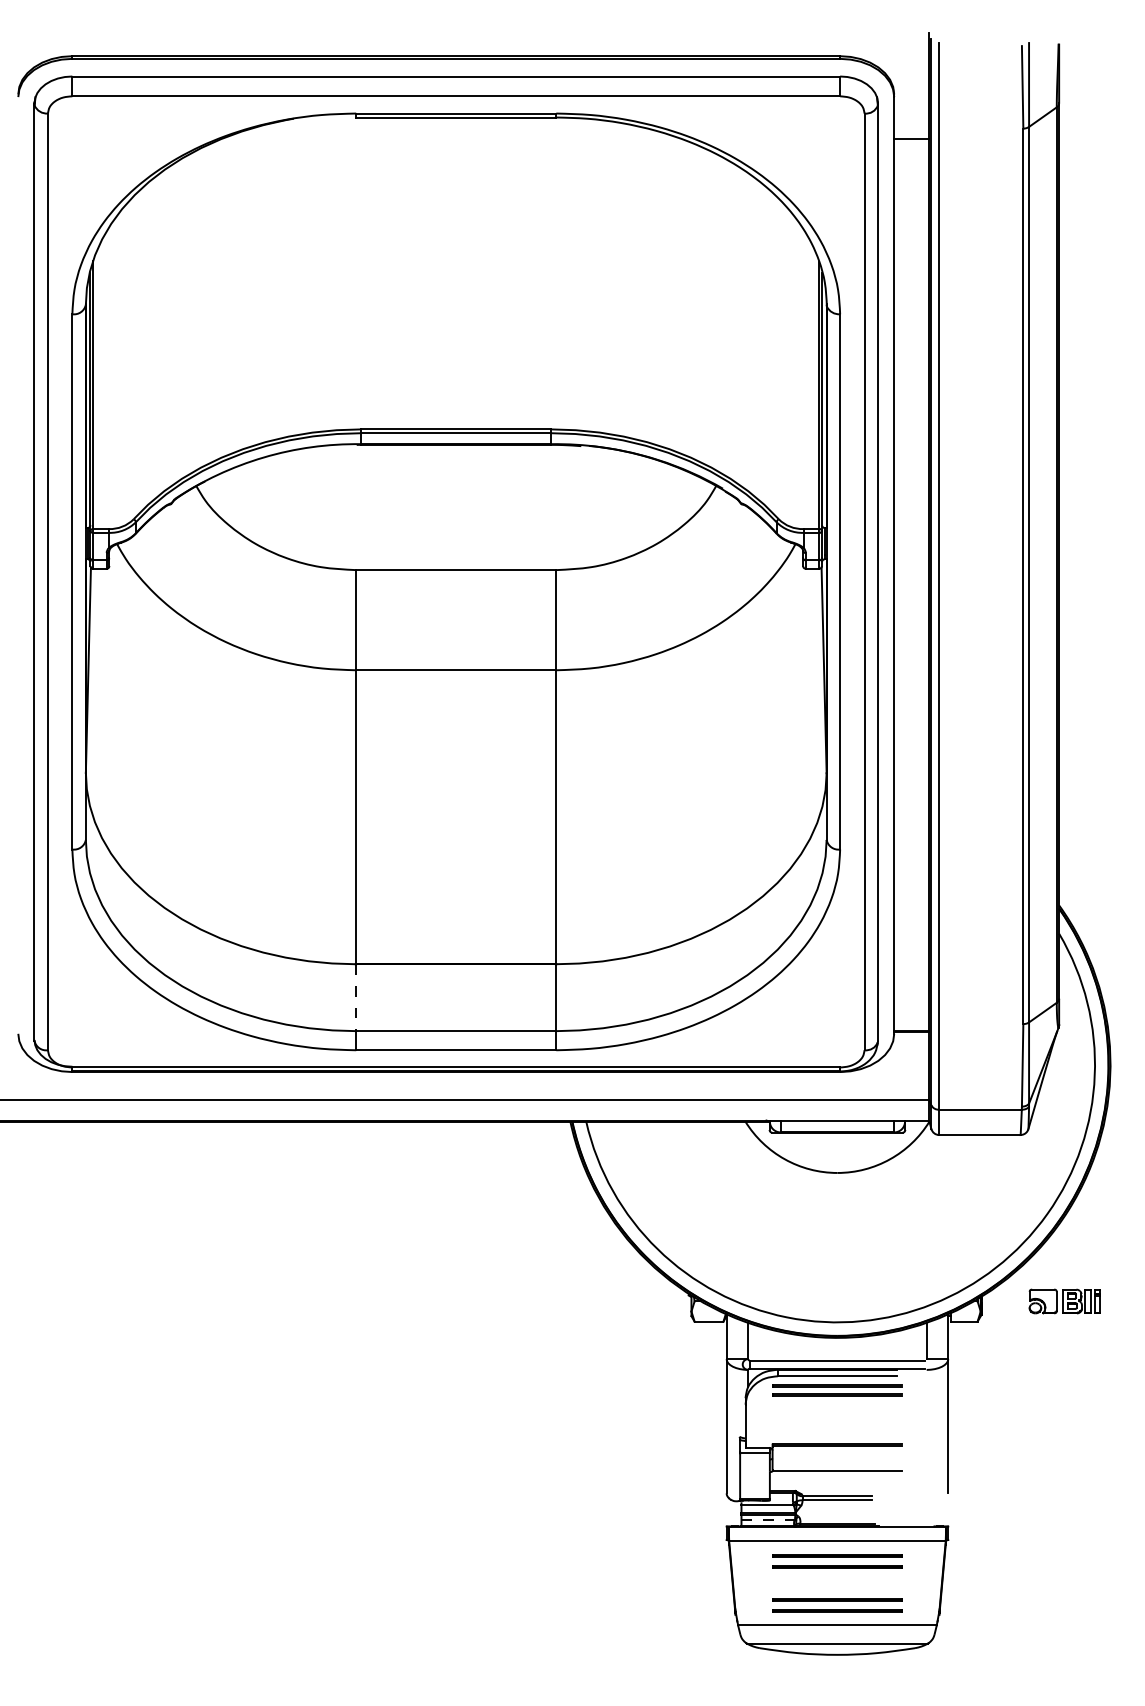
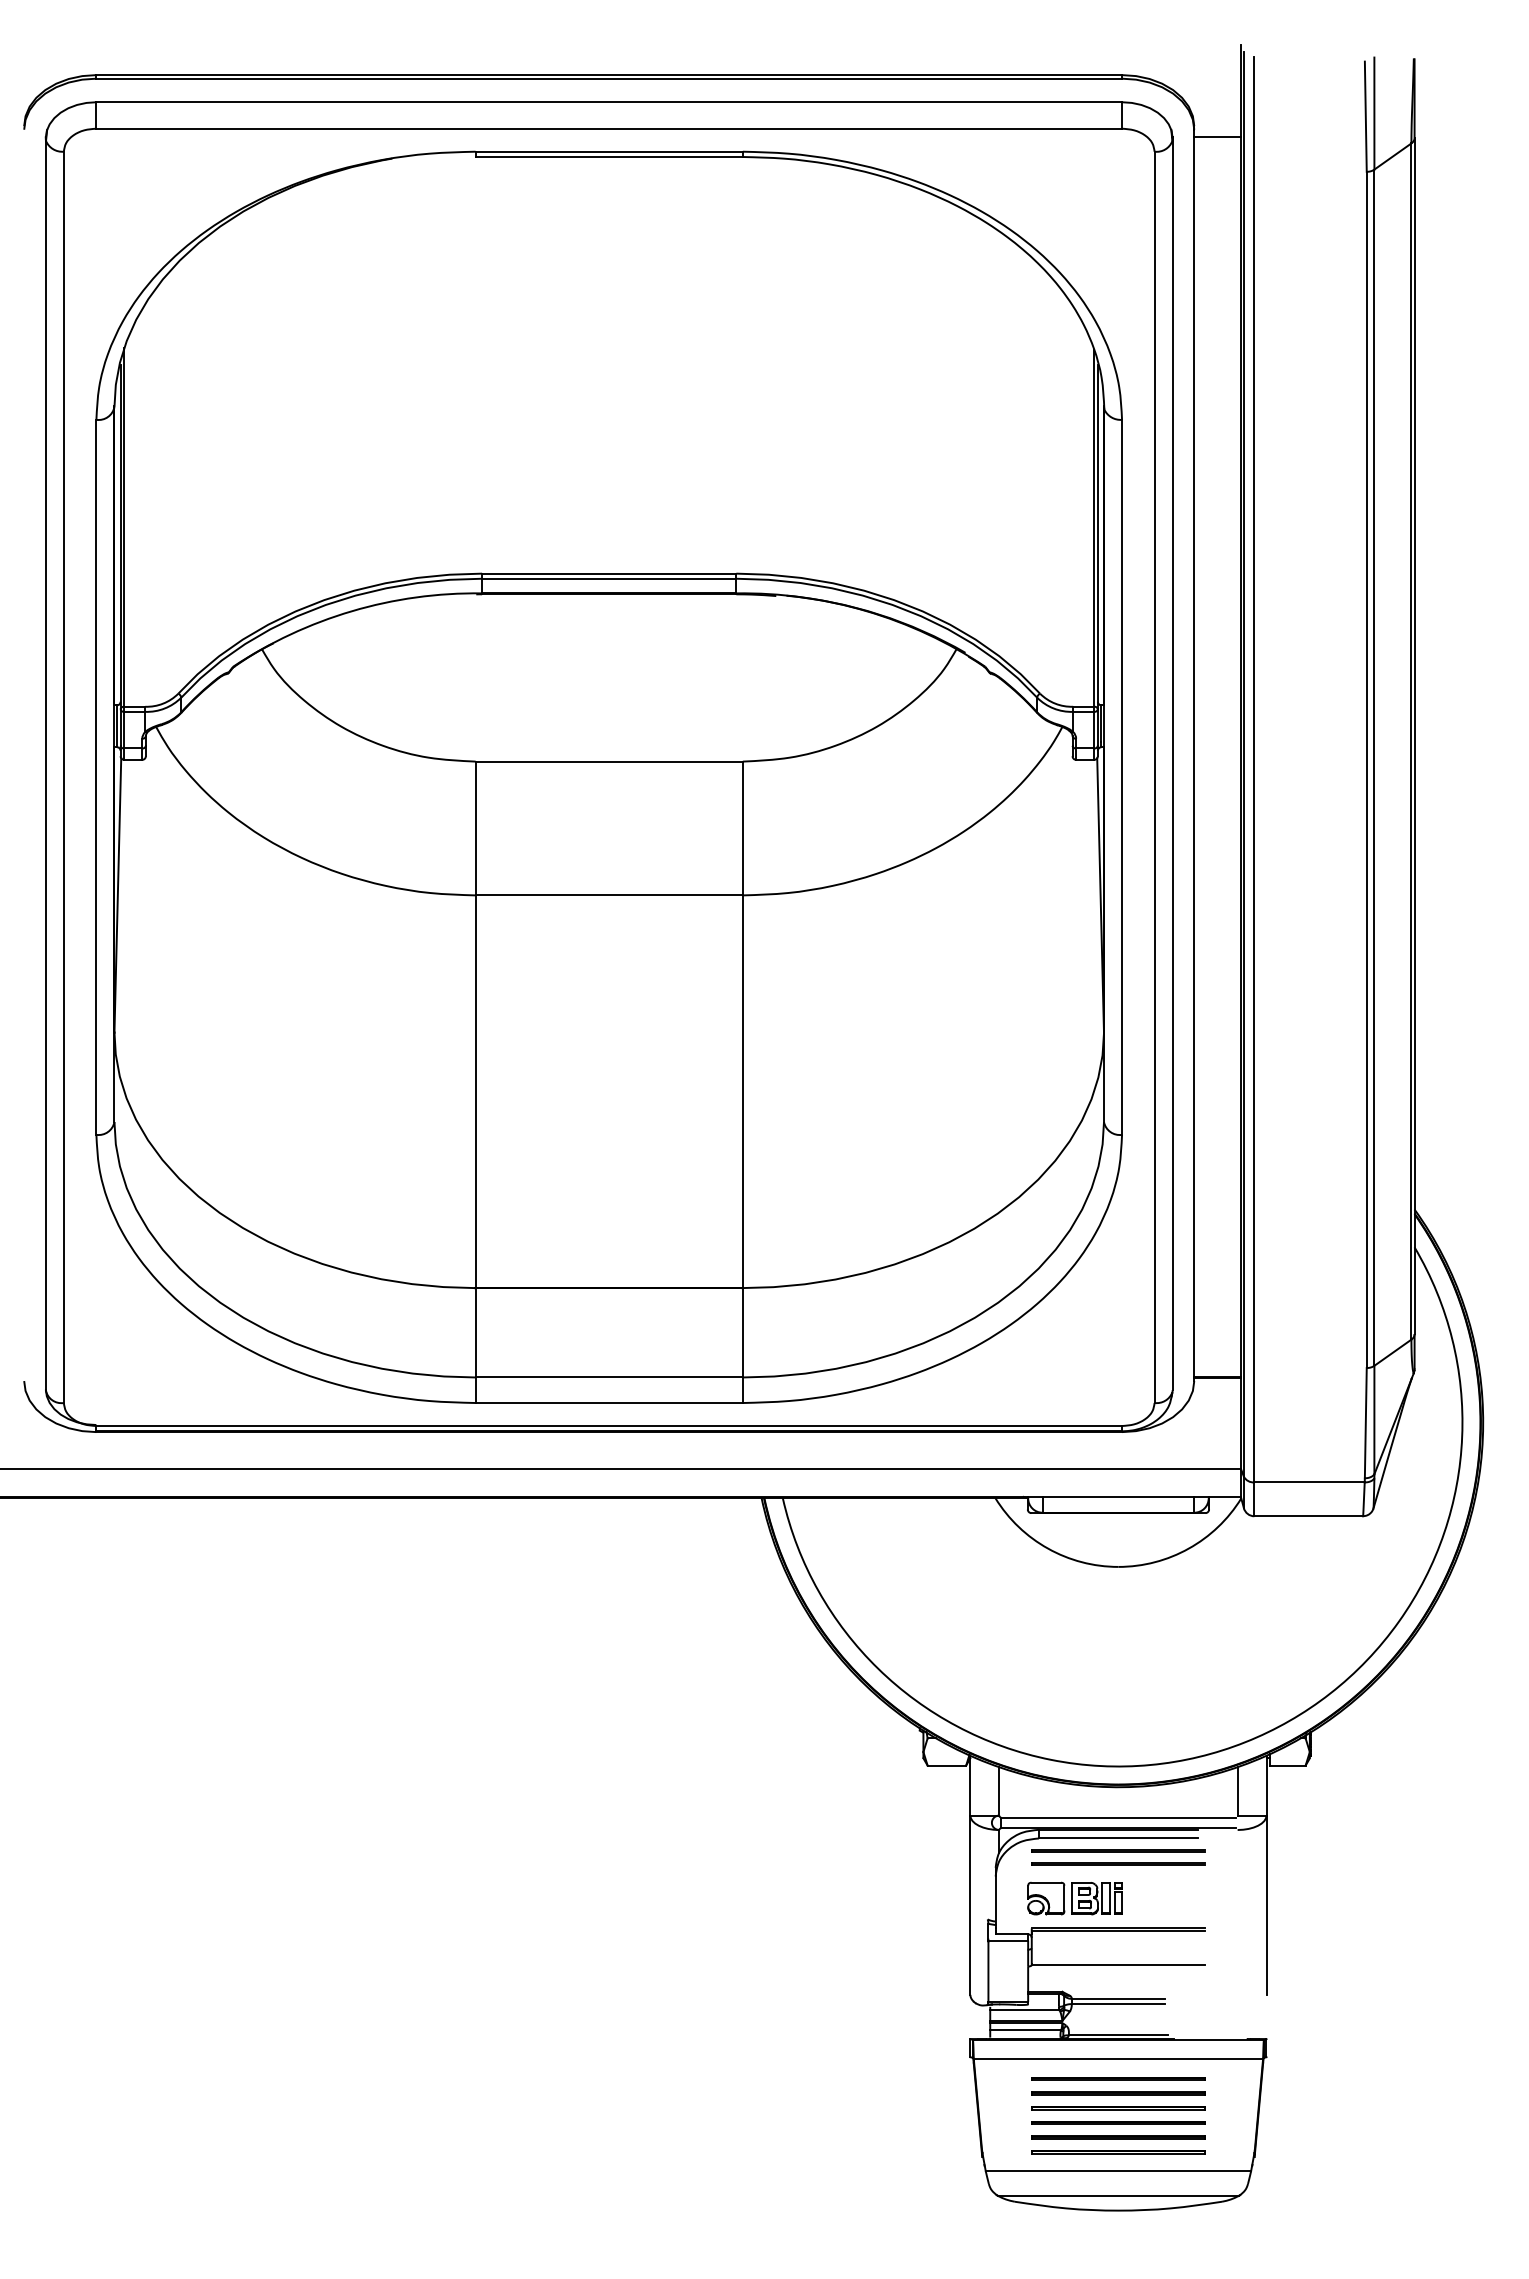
line: (911, 138) -> (1217, 136), moved
line: (356, 997) -> (475, 1332), dashed -> solid
part: (1064, 1301) -> (1074, 1898), moved
line: (768, 1520) -> (1026, 2030), dashed -> solid
line: (837, 1577) -> (1118, 2107), added
line: (837, 1588) -> (1118, 2122), added

